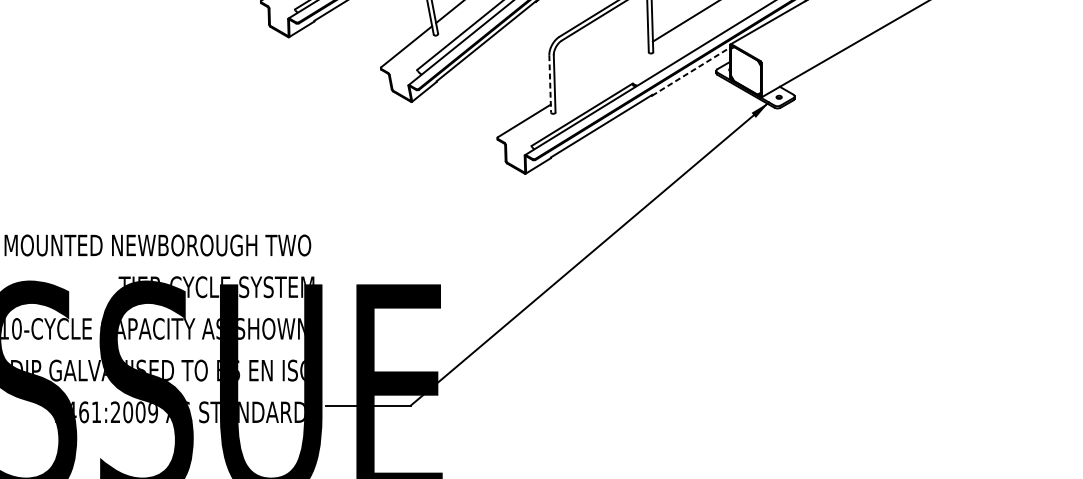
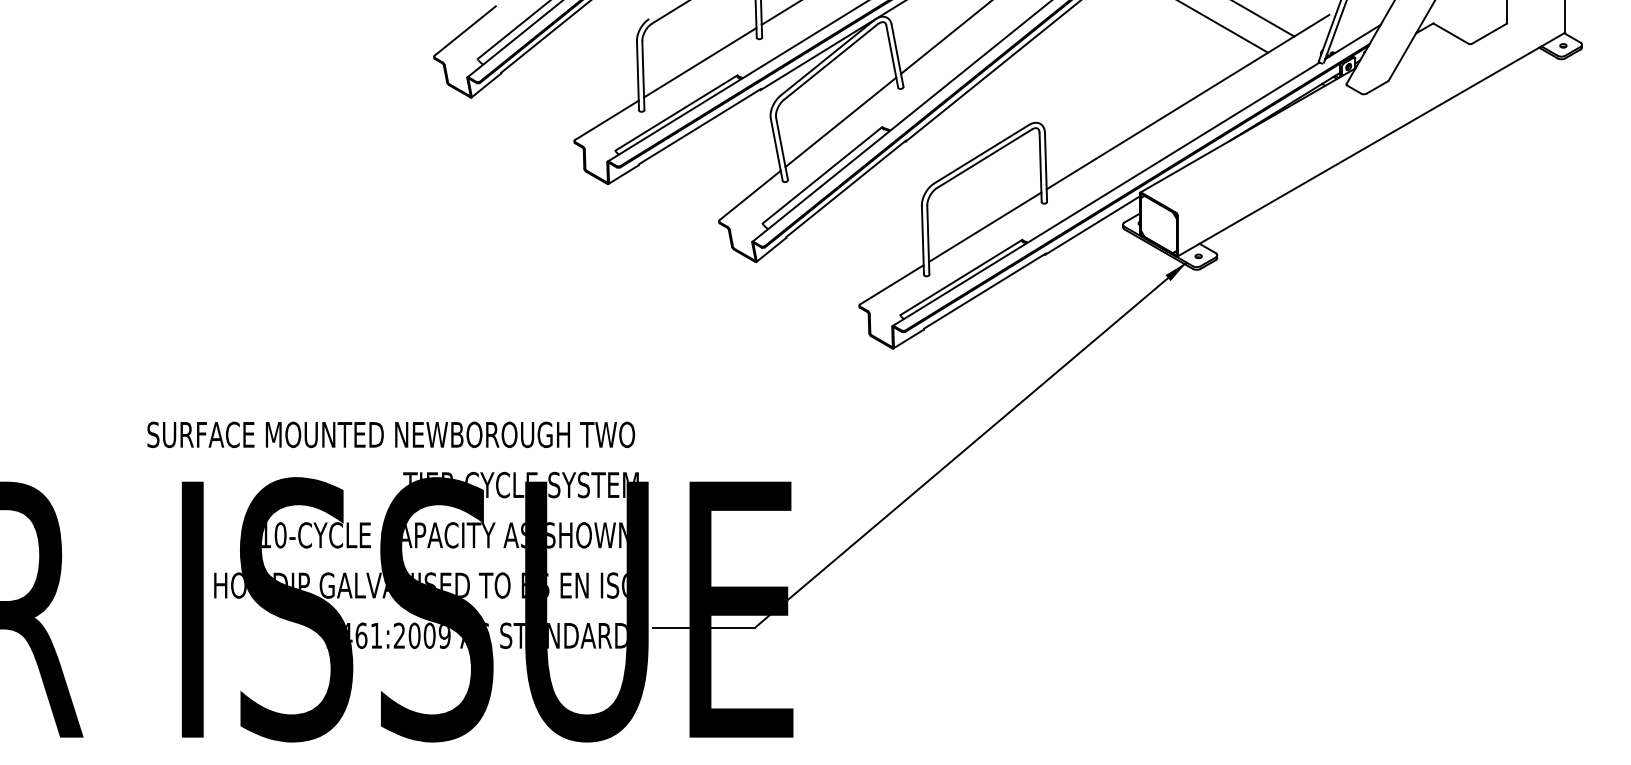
line: (691, 71) -> (1093, 225), dashed -> solid
line: (601, 72) -> (984, 226), added
line: (549, 84) -> (922, 240), dashed -> solid

